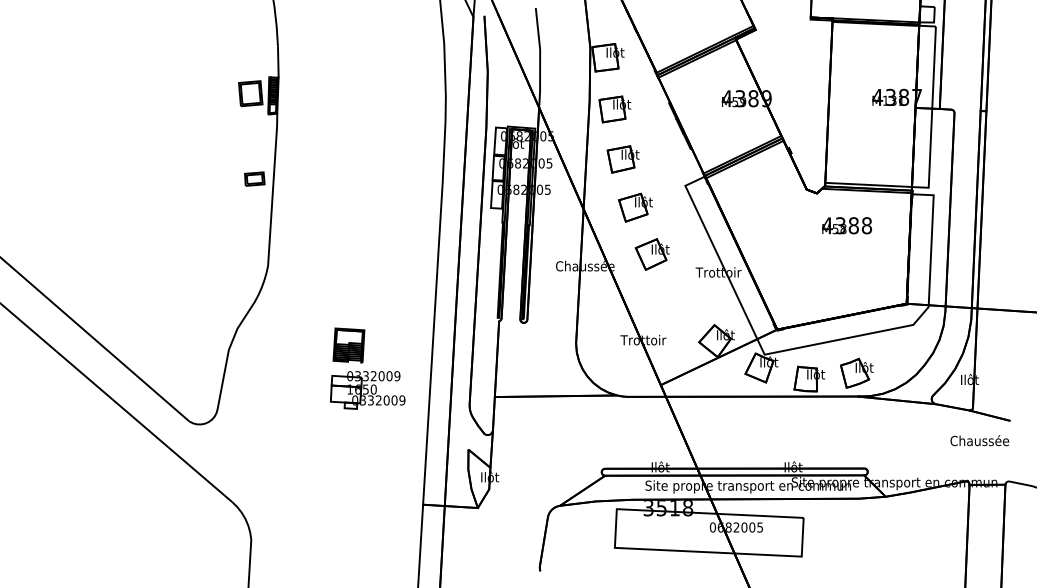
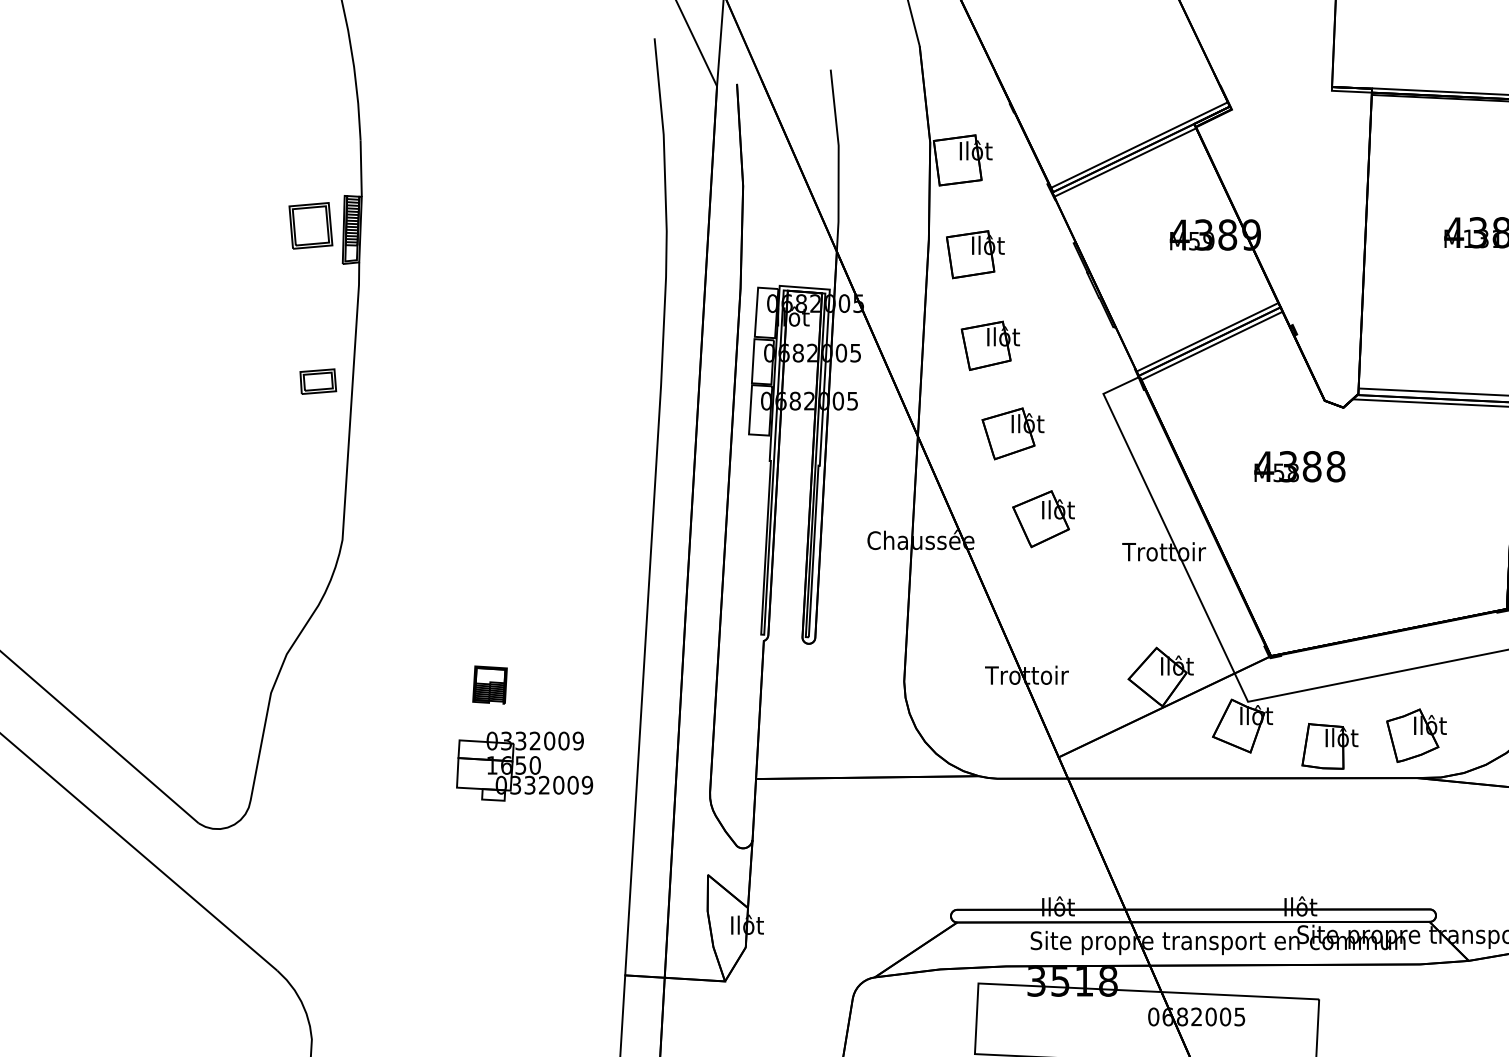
text: (847, 225) -> (1300, 466), moved
part: (348, 345) -> (489, 685), size x0.6

